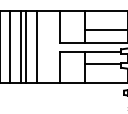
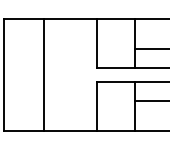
line: (10, 47) -> (20, 75), removed
line: (20, 47) -> (35, 75), removed
line: (37, 47) -> (61, 75), removed

